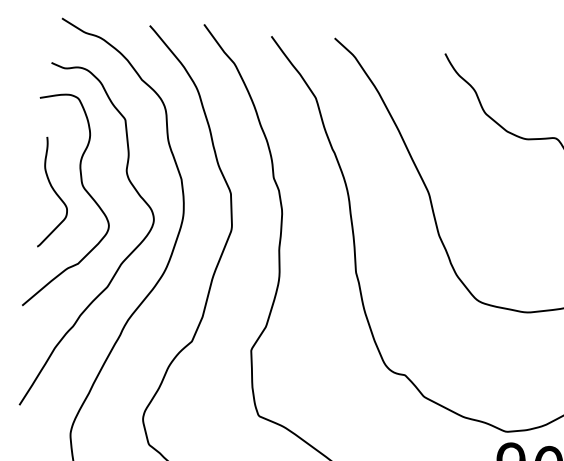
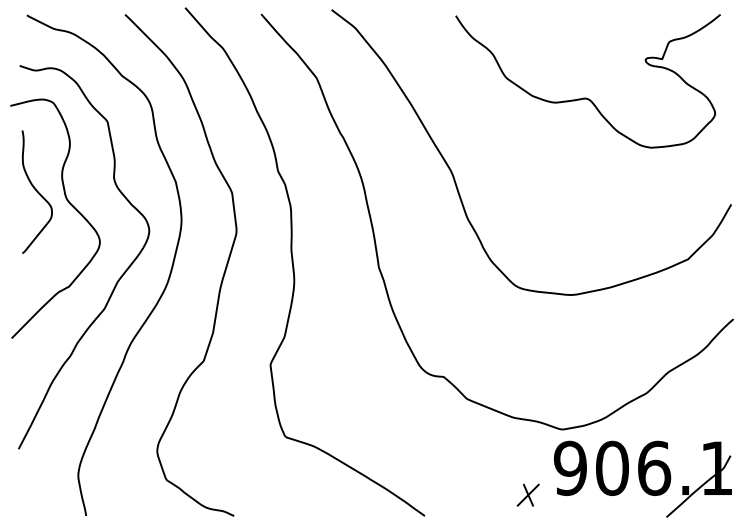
curve: (54, 192) -> (36, 191), moved

